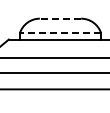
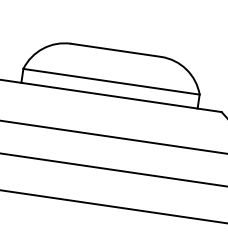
line: (60, 18) -> (116, 49), dashed -> solid
line: (60, 33) -> (111, 82), dashed -> solid

